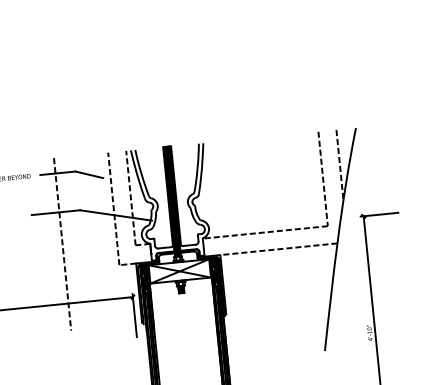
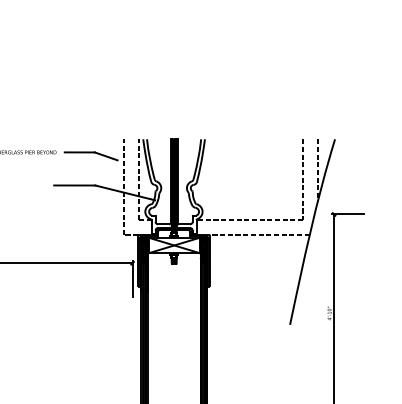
line: (62, 244) -> (77, 212), removed

